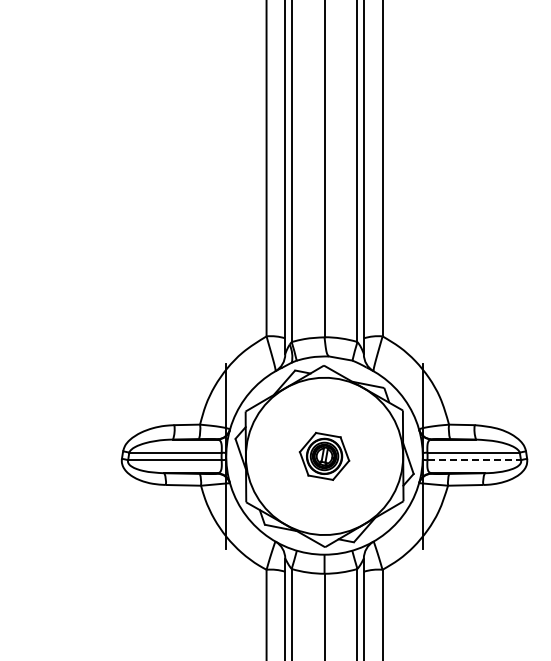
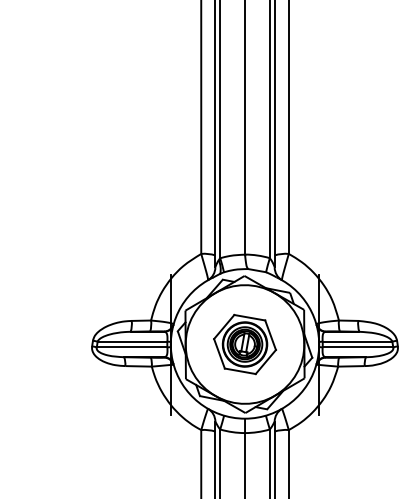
part: (324, 456) -> (244, 344), size x1.67
line: (474, 460) -> (358, 347), dashed -> solid

